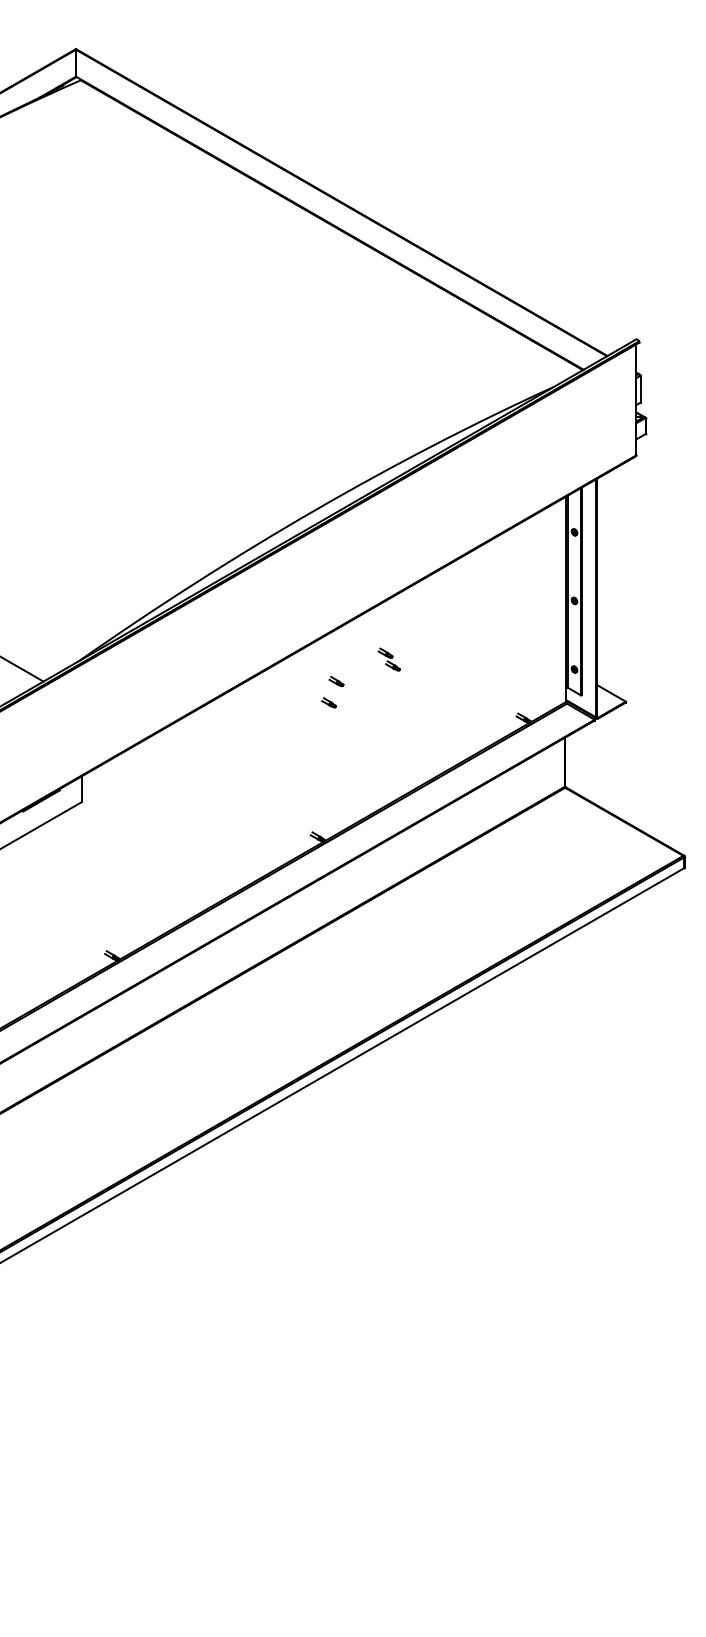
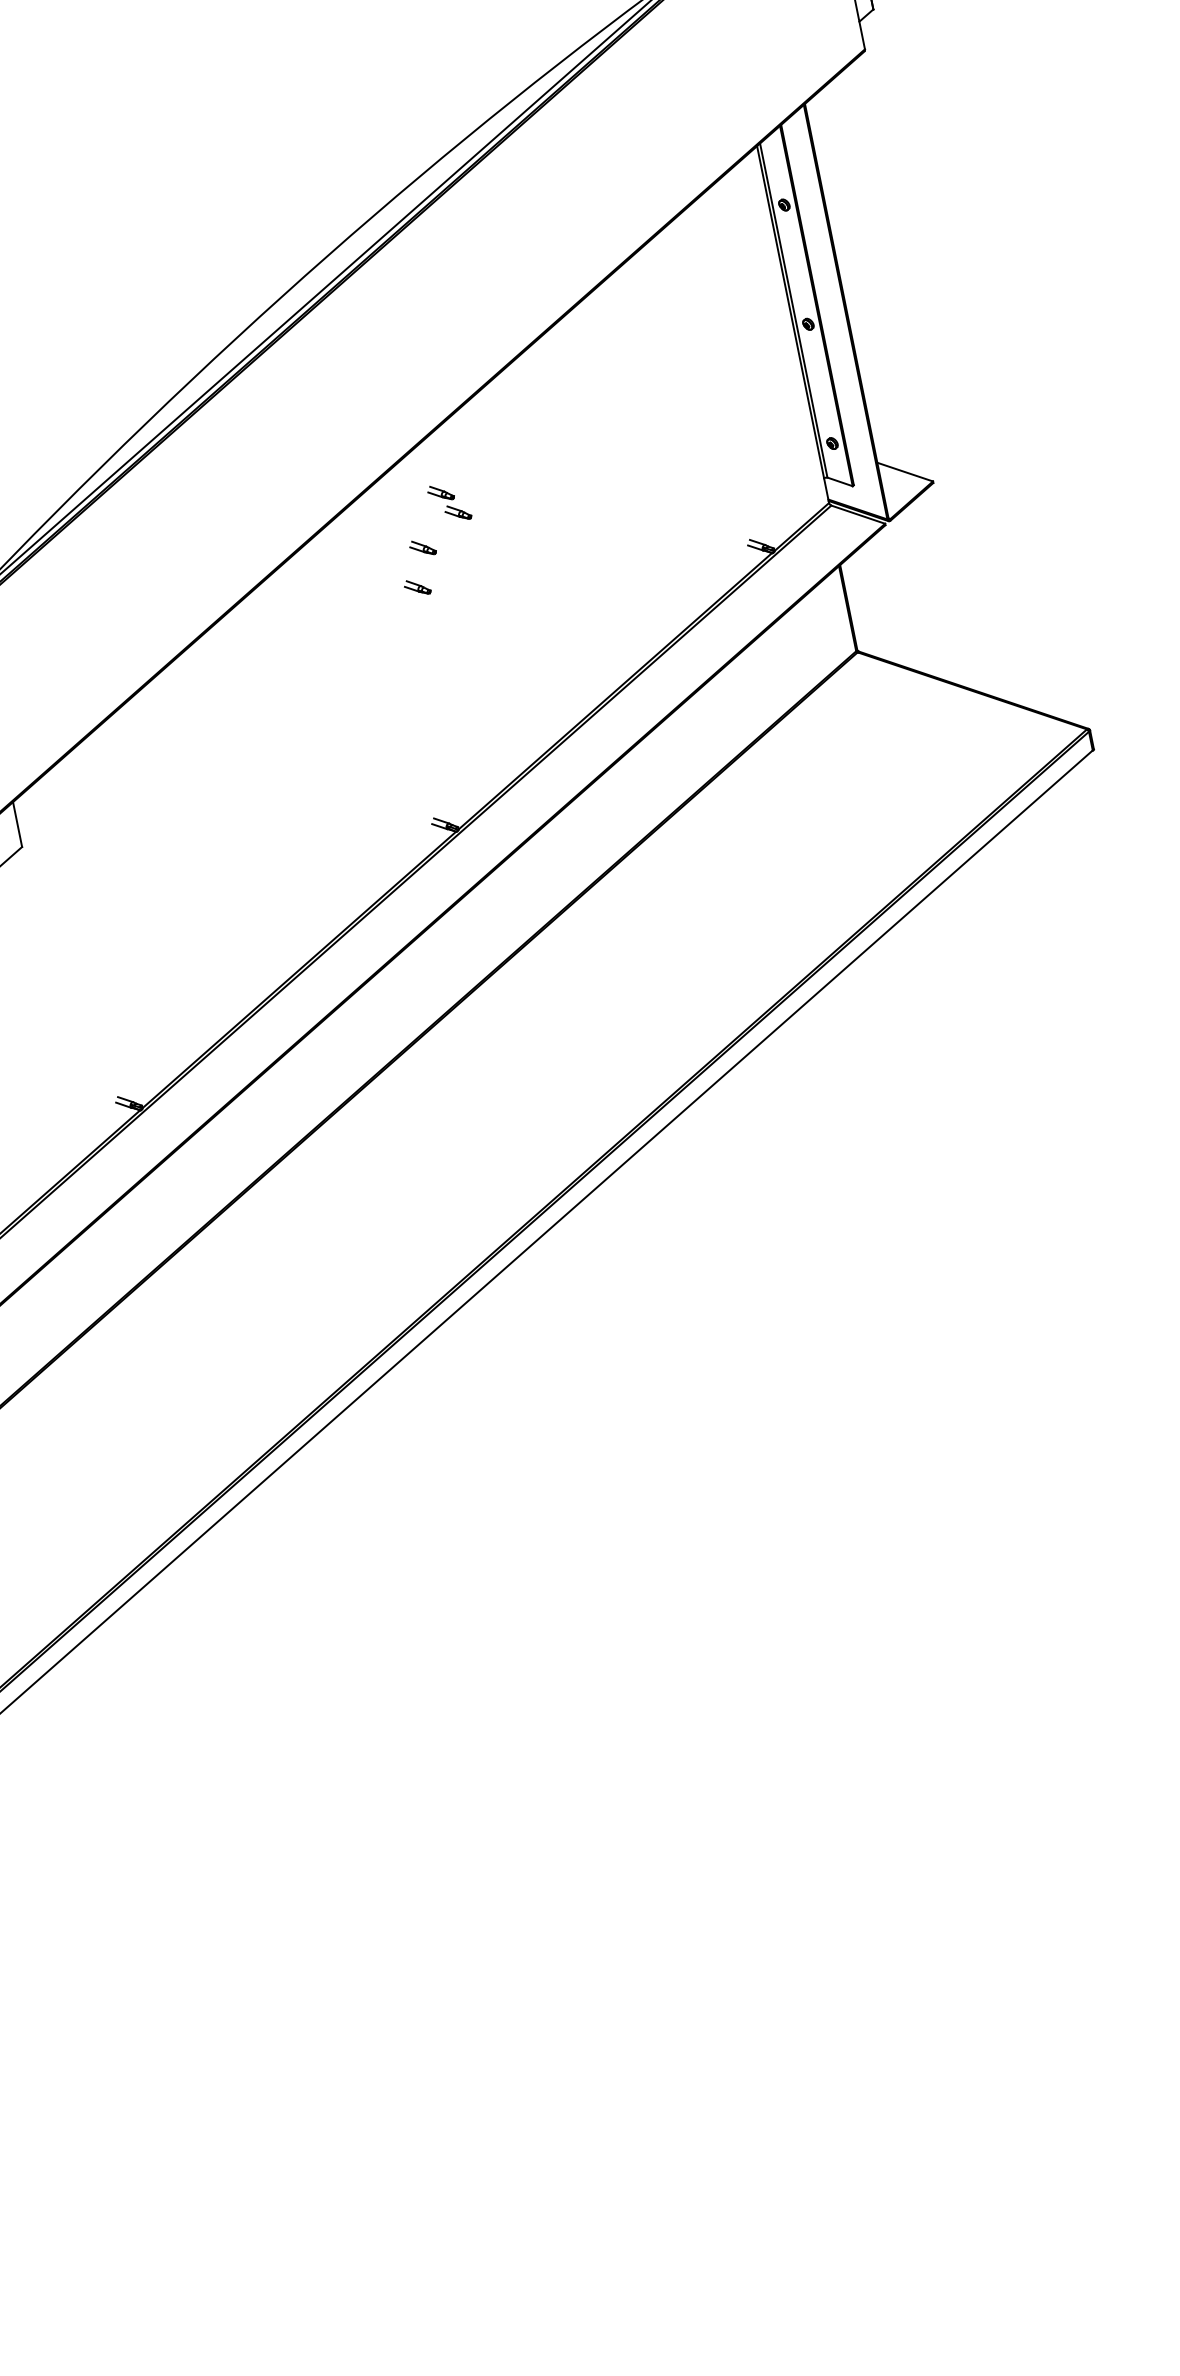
part: (388, 659) -> (448, 502), moved

